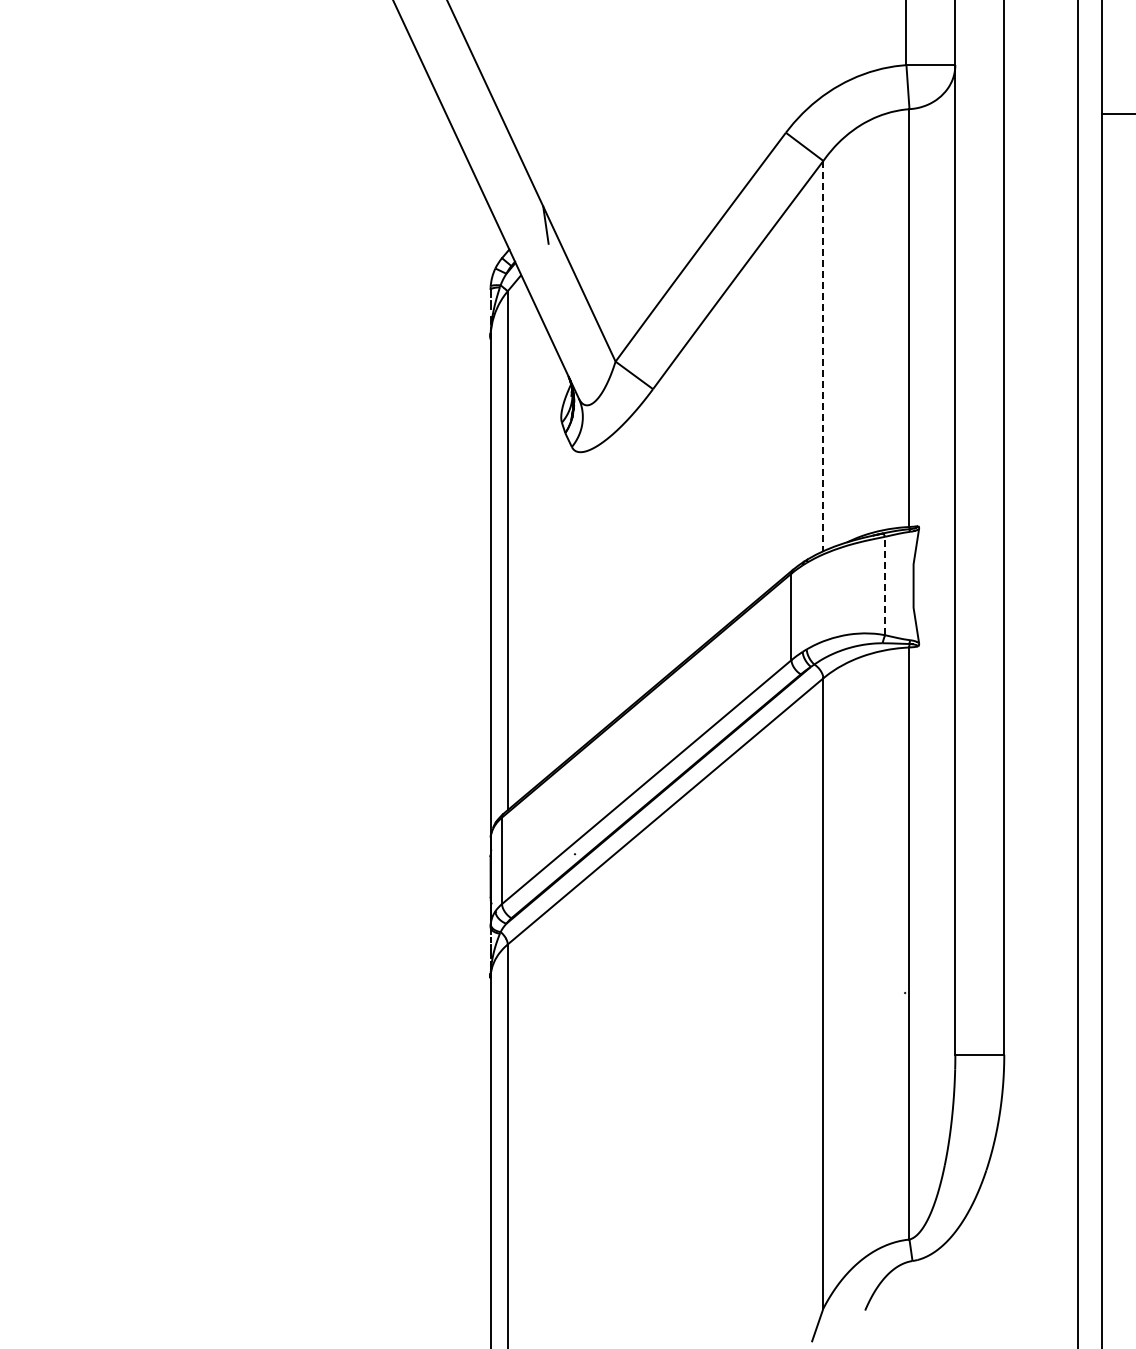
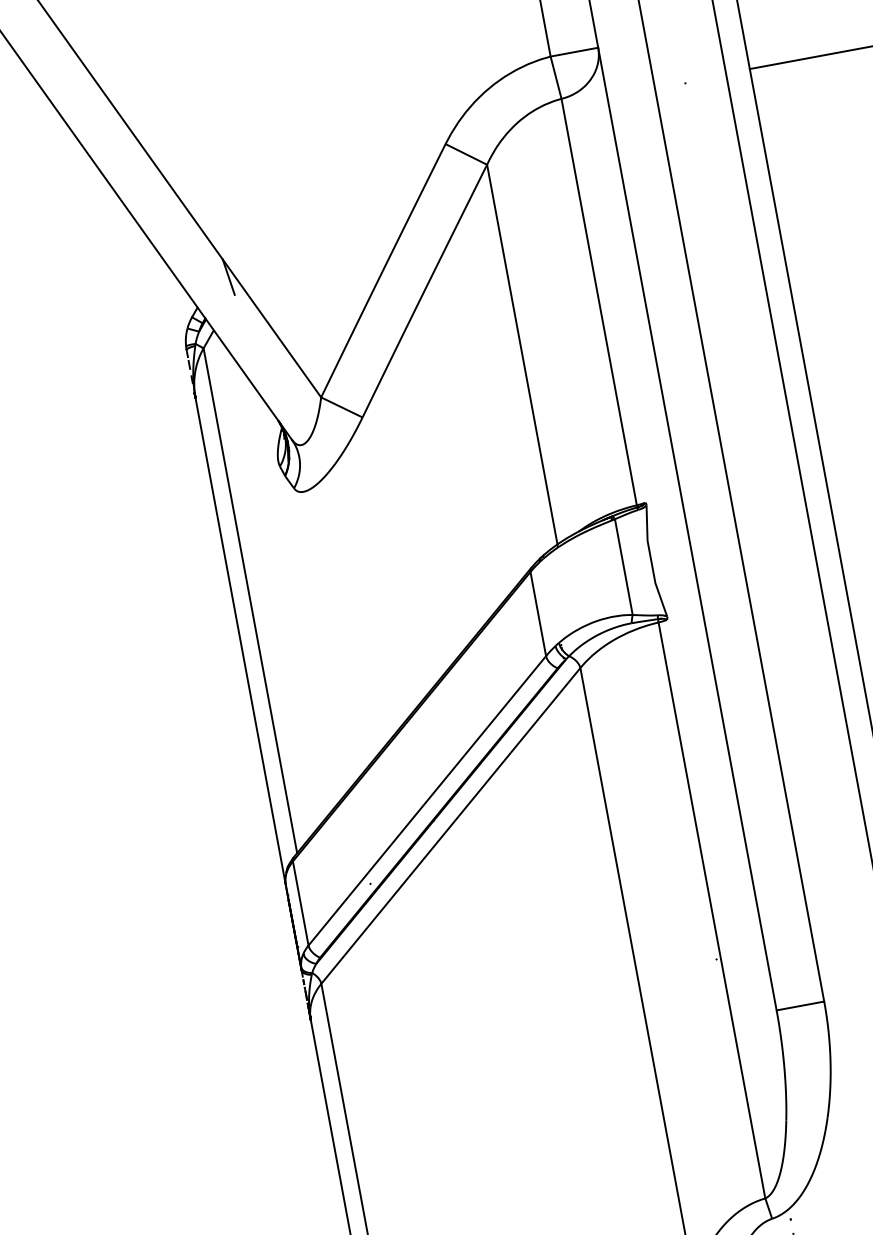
line: (823, 356) -> (522, 354), dashed -> solid
line: (885, 585) -> (624, 566), dashed -> solid

